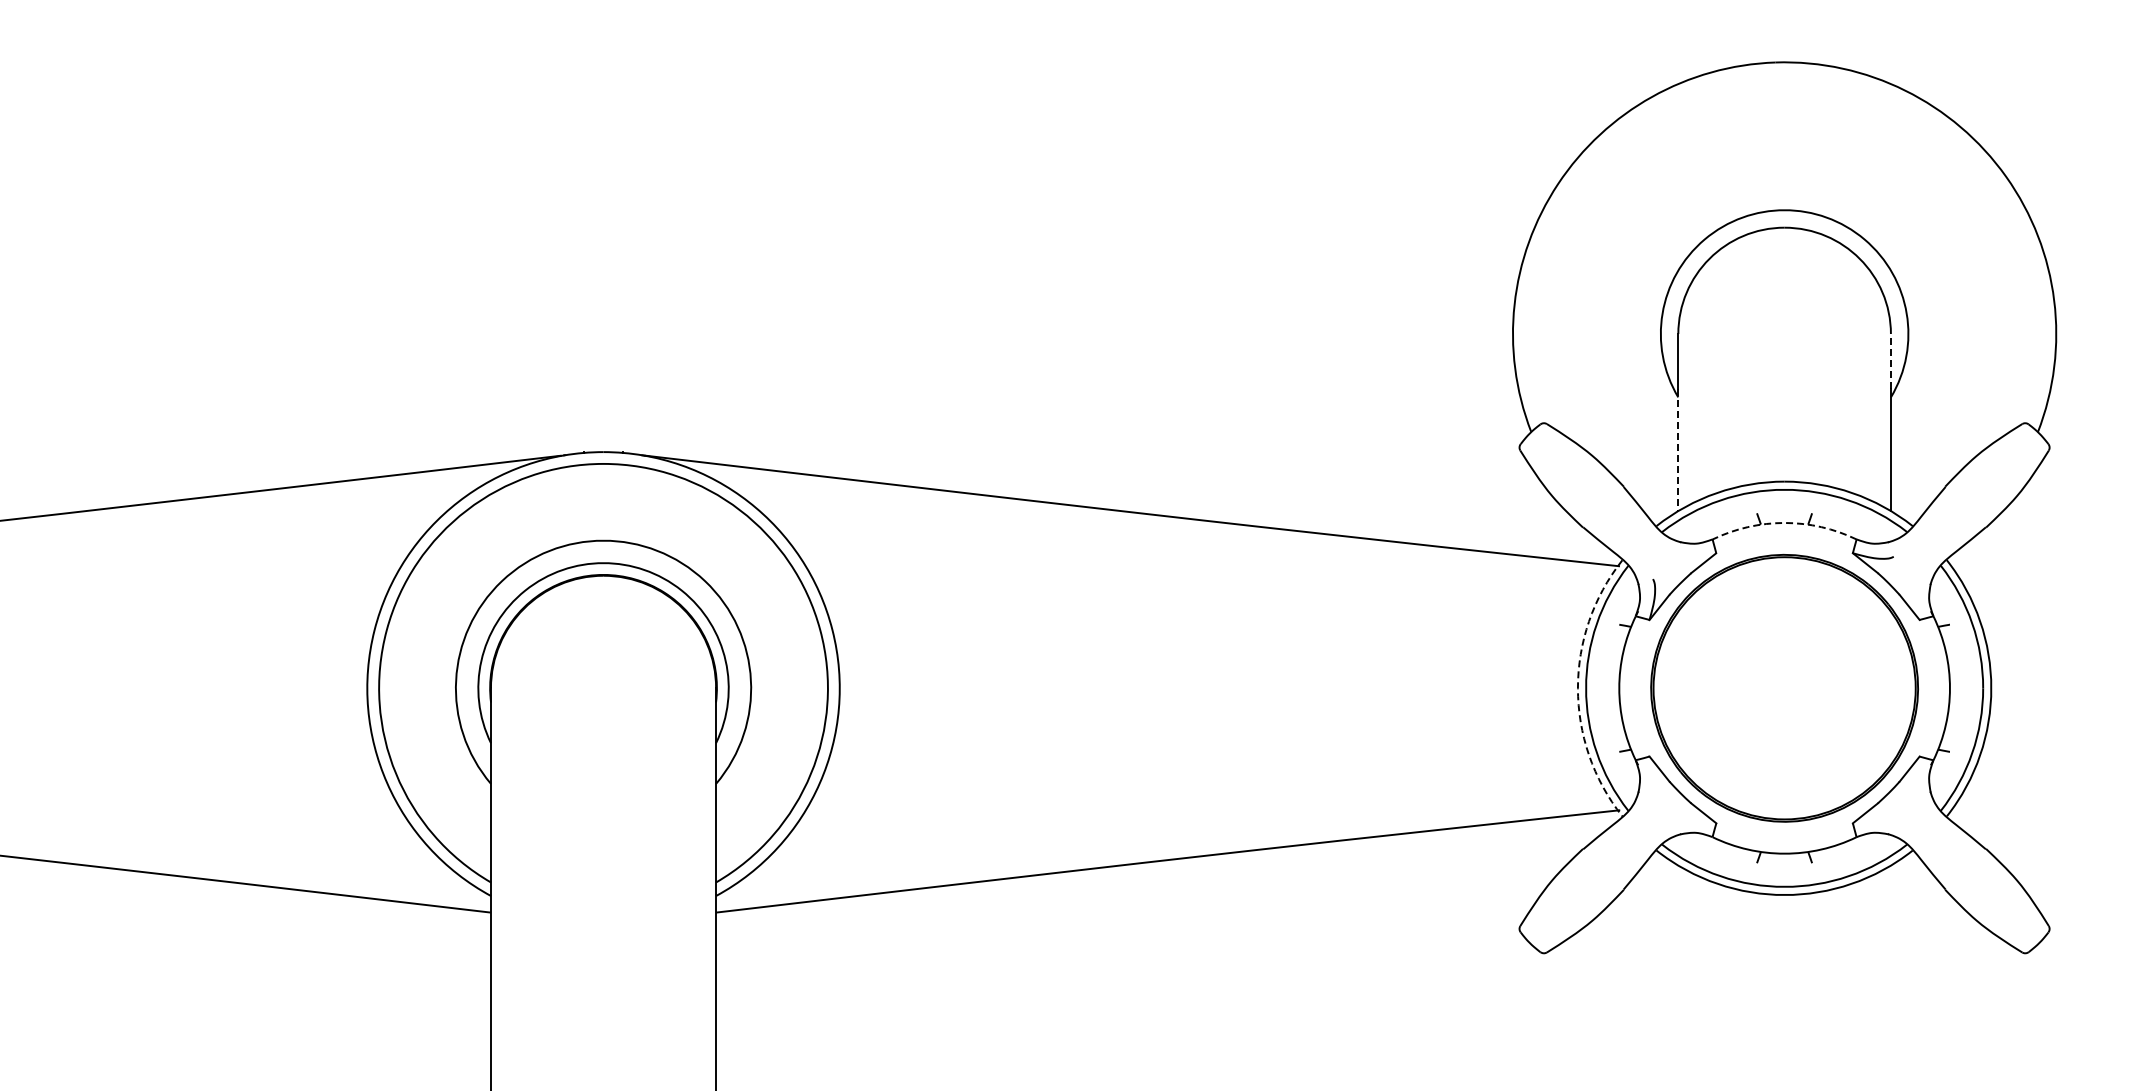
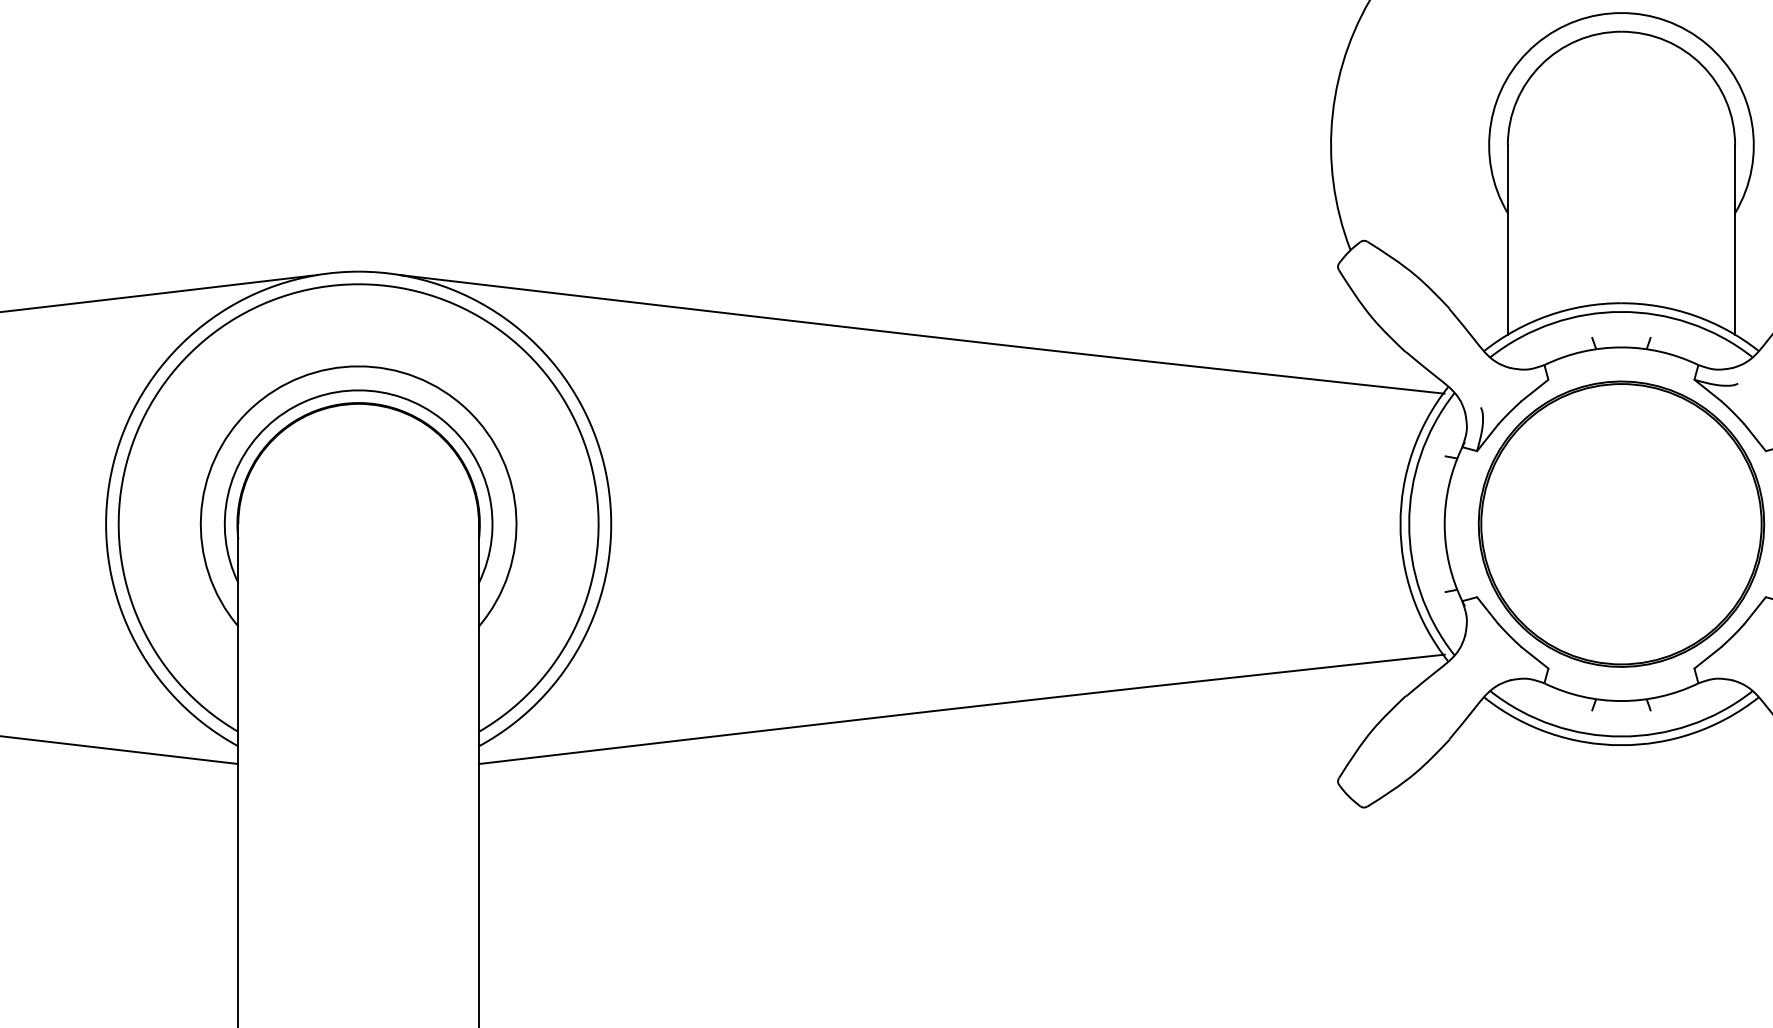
line: (1890, 361) -> (1734, 174), dashed -> solid
line: (1678, 450) -> (1508, 269), dashed -> solid
arc: (1784, 522) -> (1621, 346), dashed -> solid
arc: (1577, 688) -> (1400, 524), dashed -> solid

